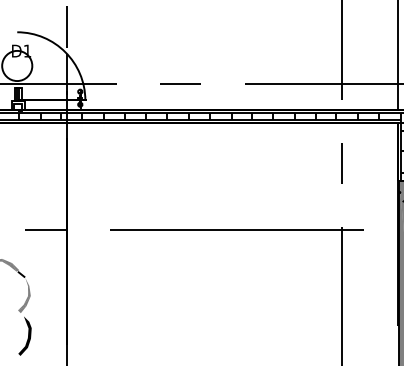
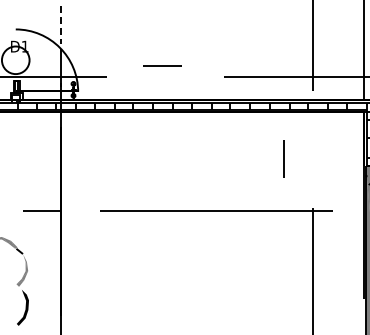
line: (67, 27) -> (61, 25), solid -> dashed
line: (180, 83) -> (162, 65), moved
line: (341, 163) -> (283, 158), moved

